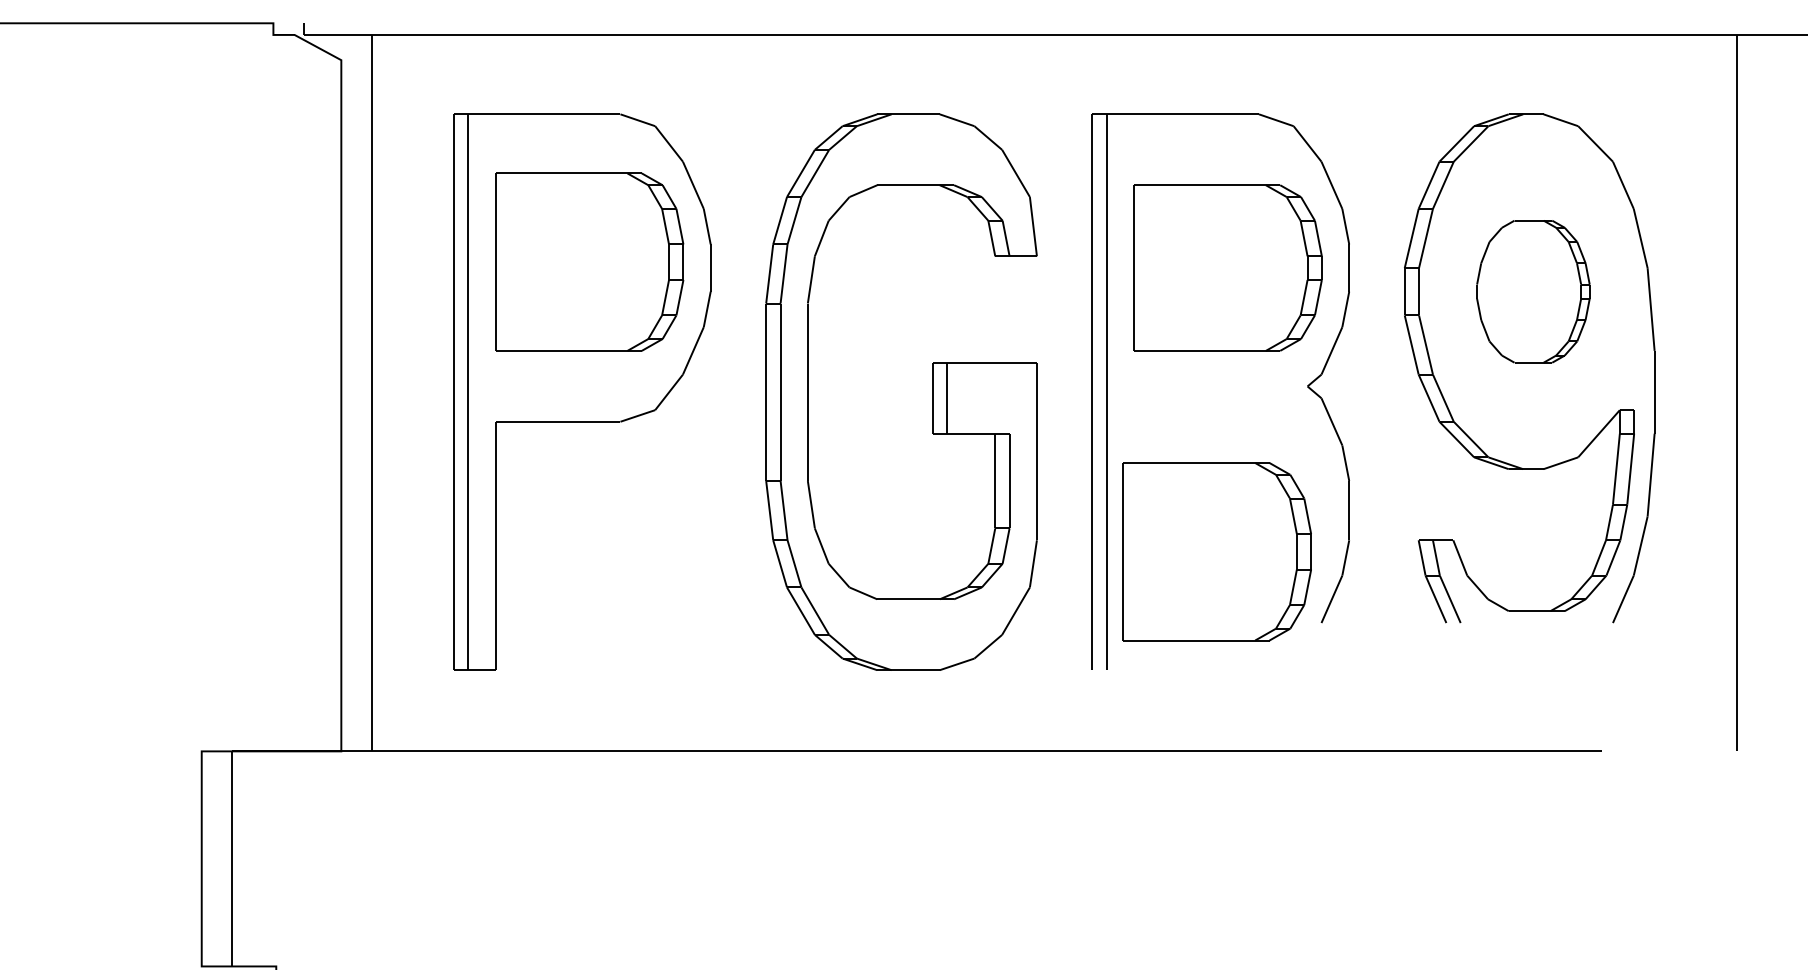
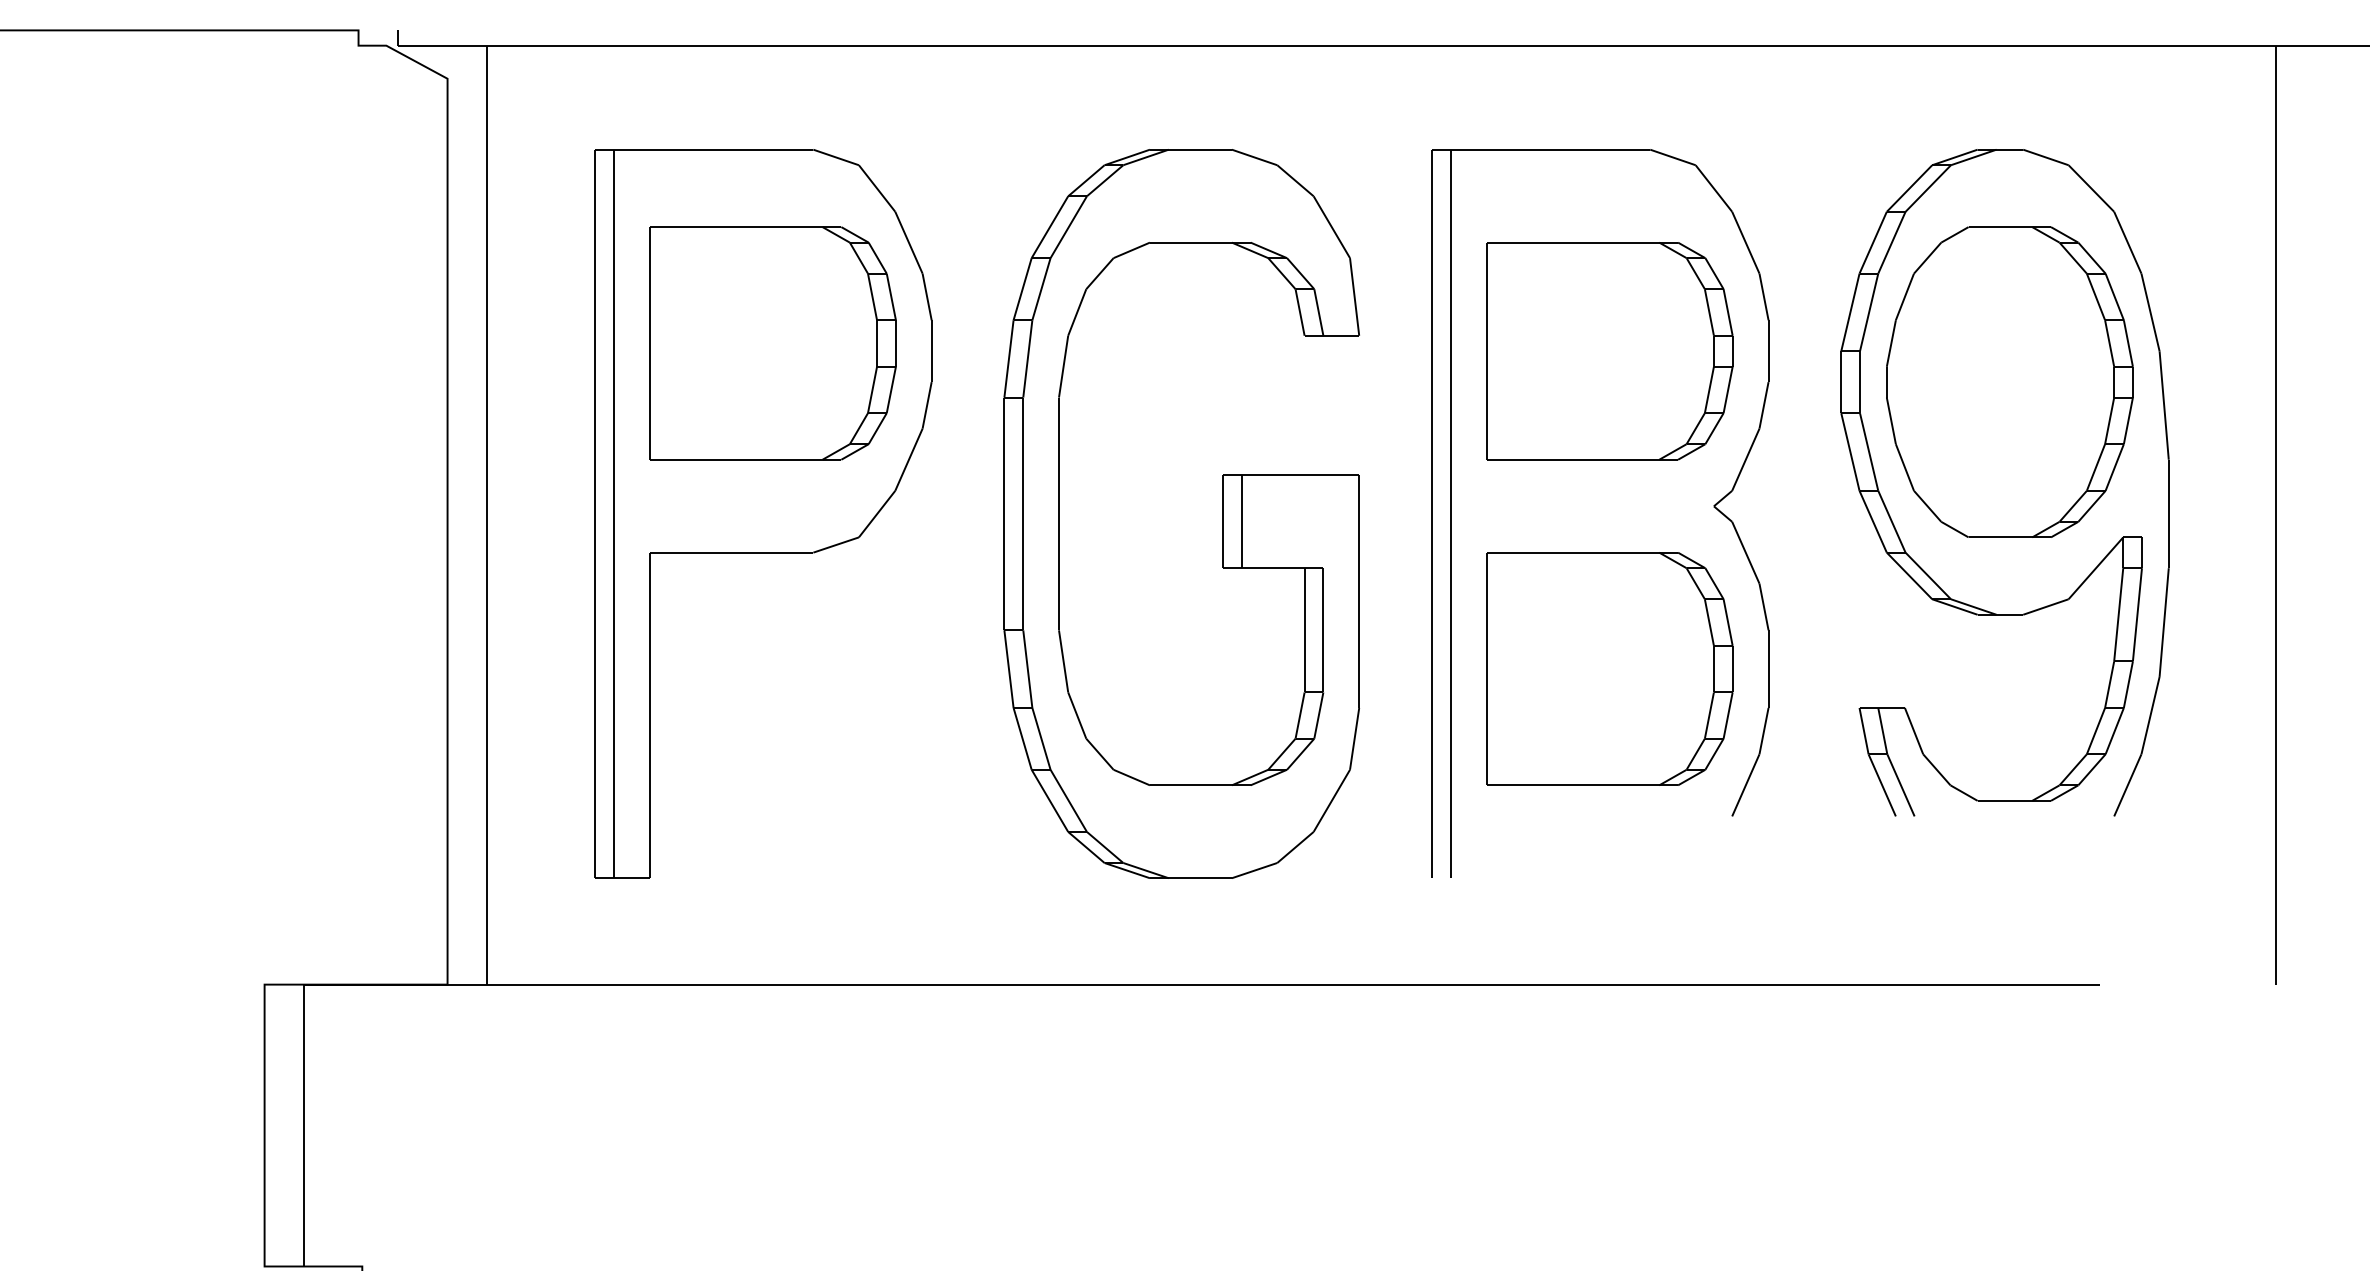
part: (1533, 291) -> (2009, 381), size x1.67
part: (1217, 551) -> (1609, 668), moved

